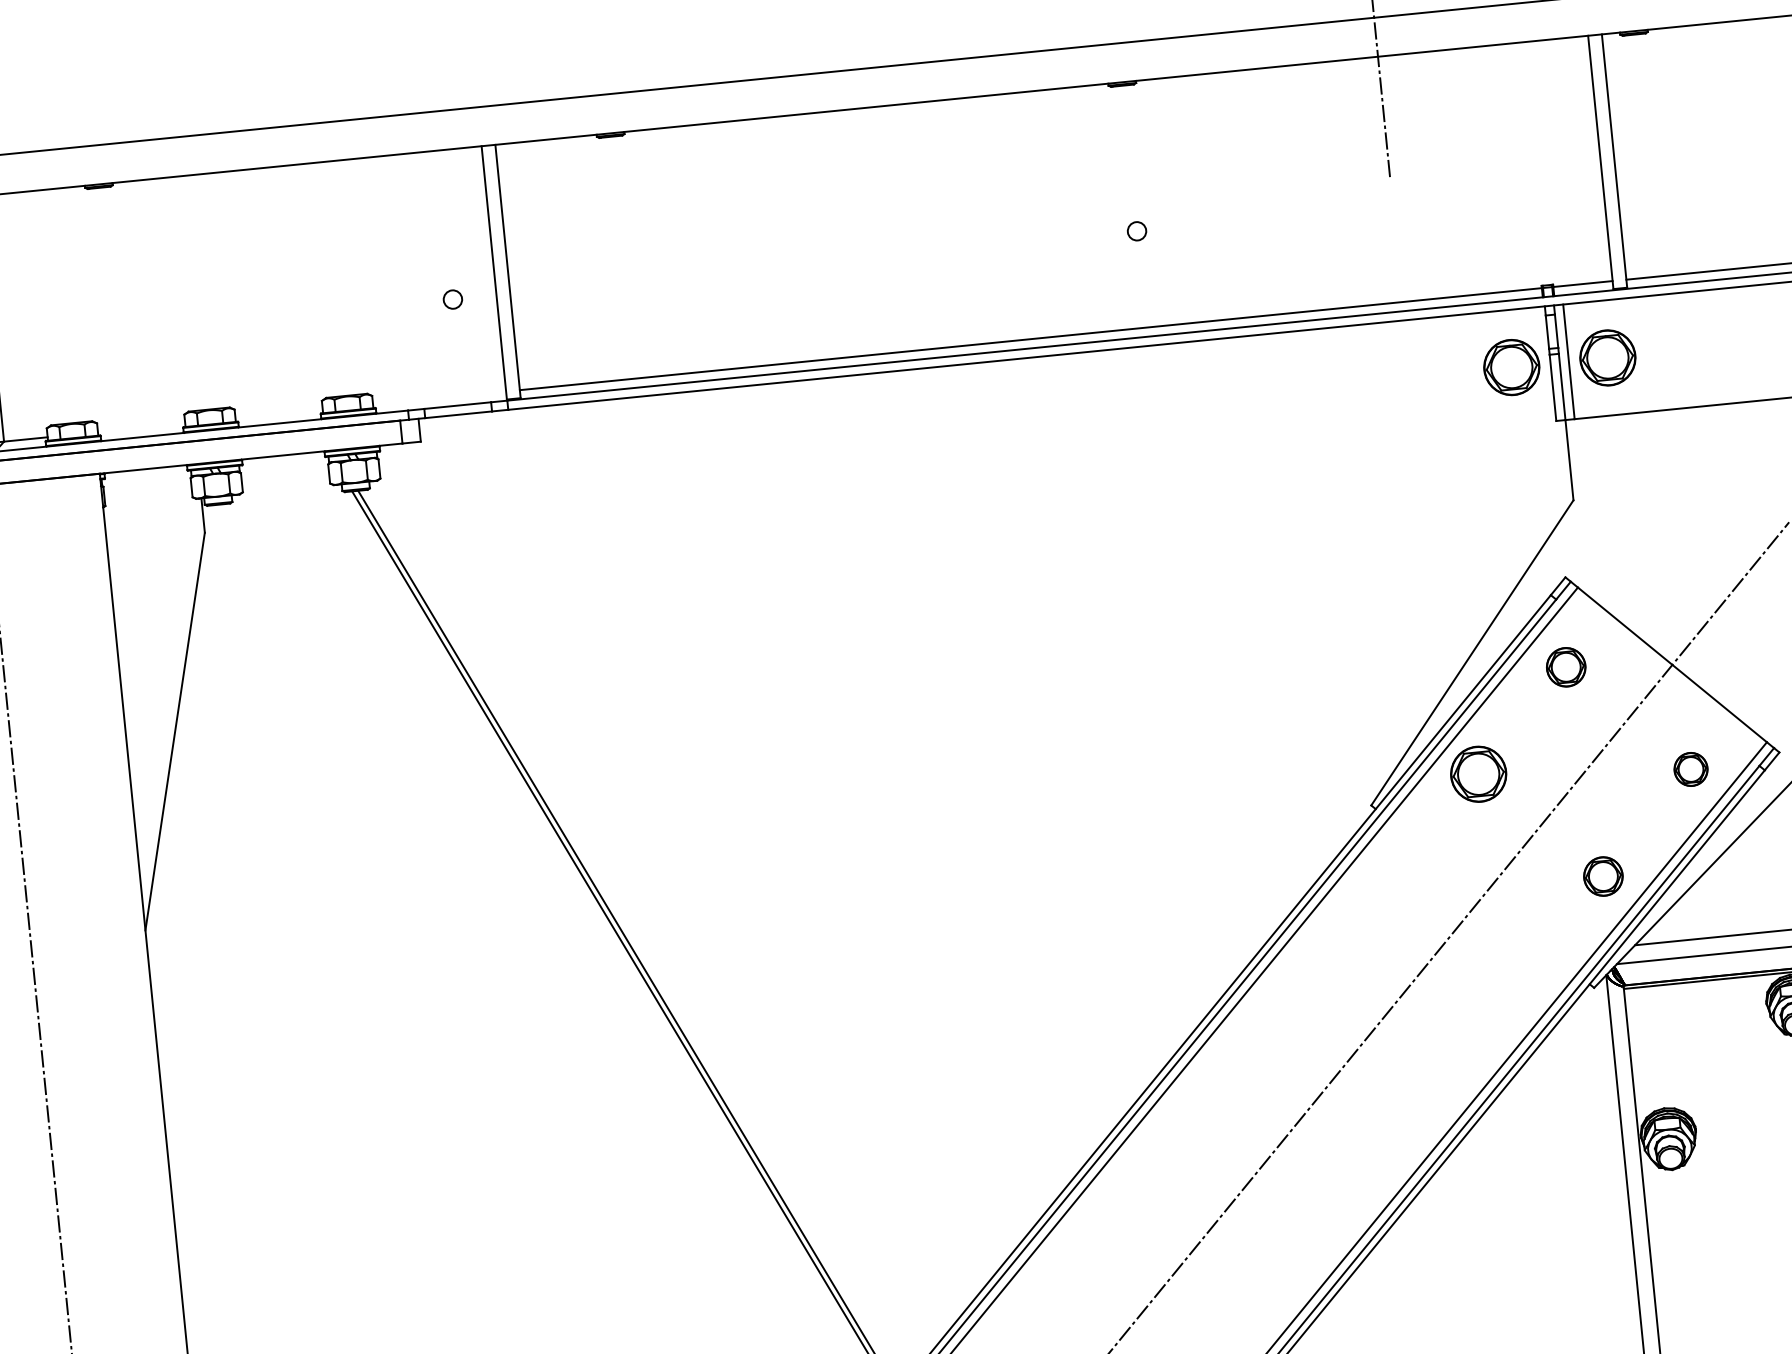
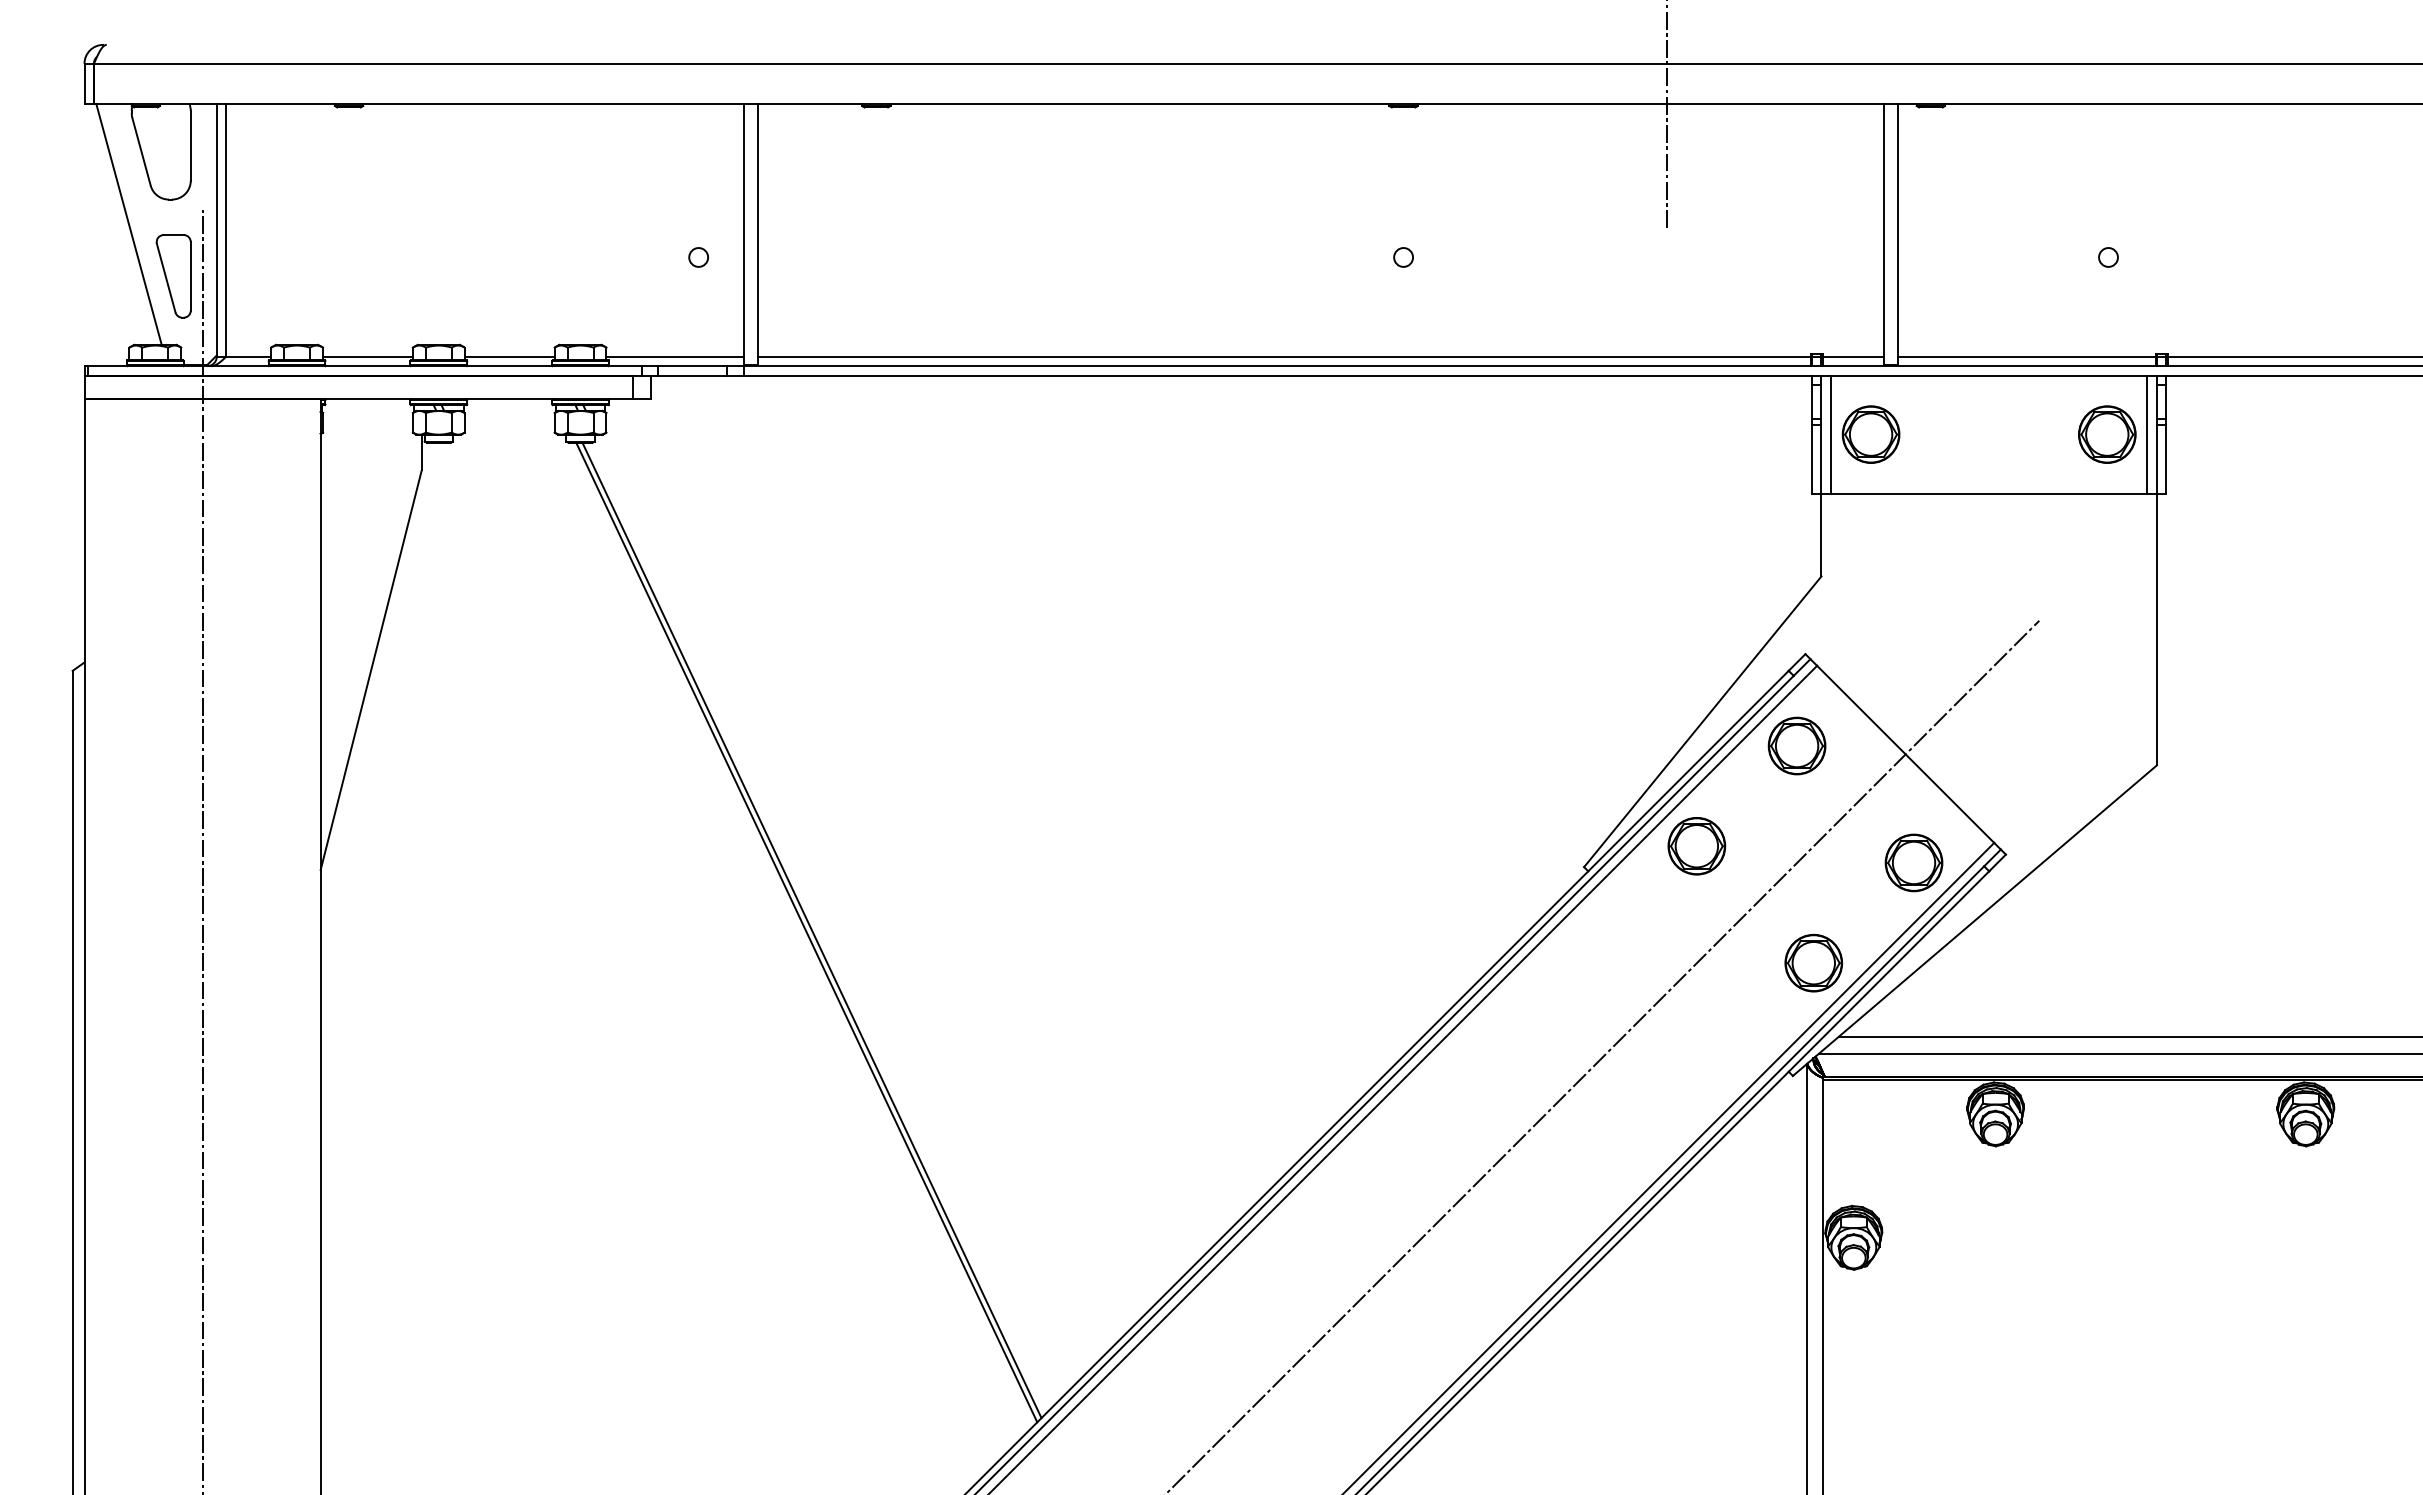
part: (1511, 367) -> (1771, 434), removed
line: (439, 398) -> (674, 356), added
line: (278, 414) -> (509, 356), added
line: (141, 427) -> (367, 356), added
part: (1565, 666) -> (1796, 745), size x1.43
part: (1690, 769) -> (1913, 862), size x1.67
part: (1603, 876) -> (1813, 963), size x1.43

